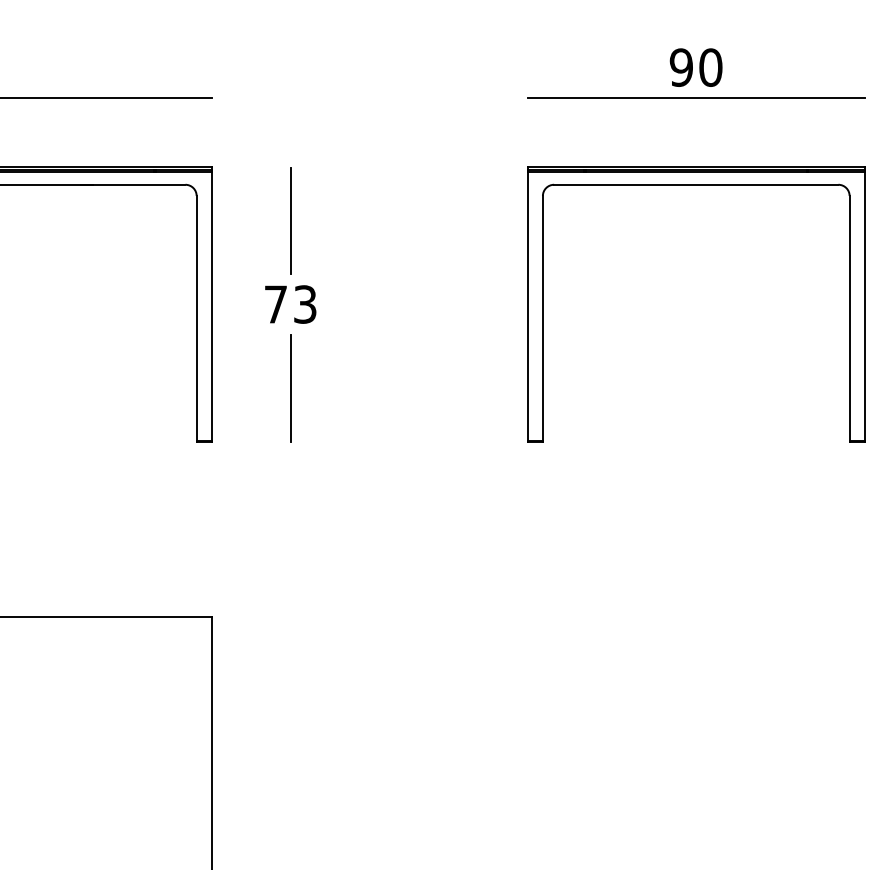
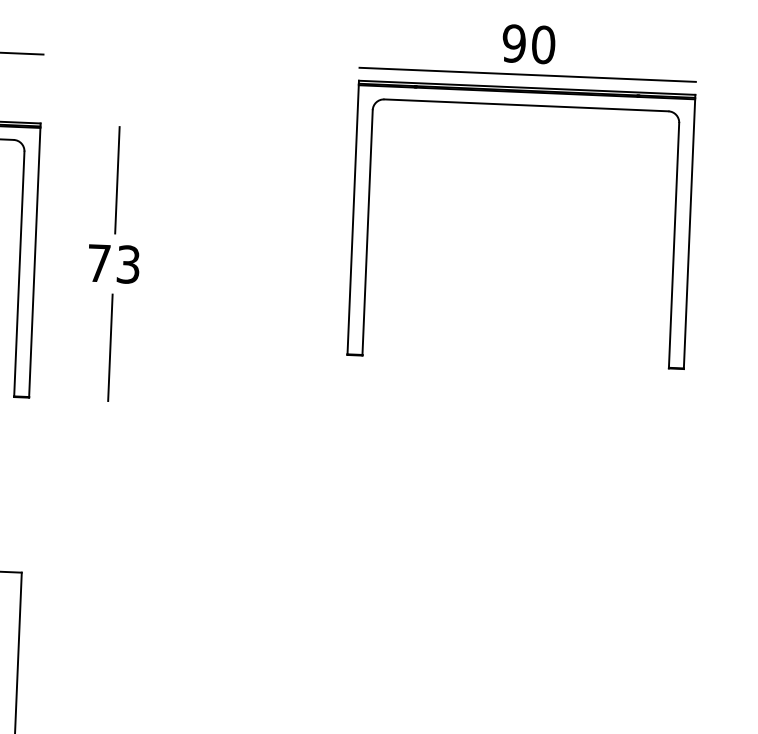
part: (696, 185) -> (526, 106), moved

